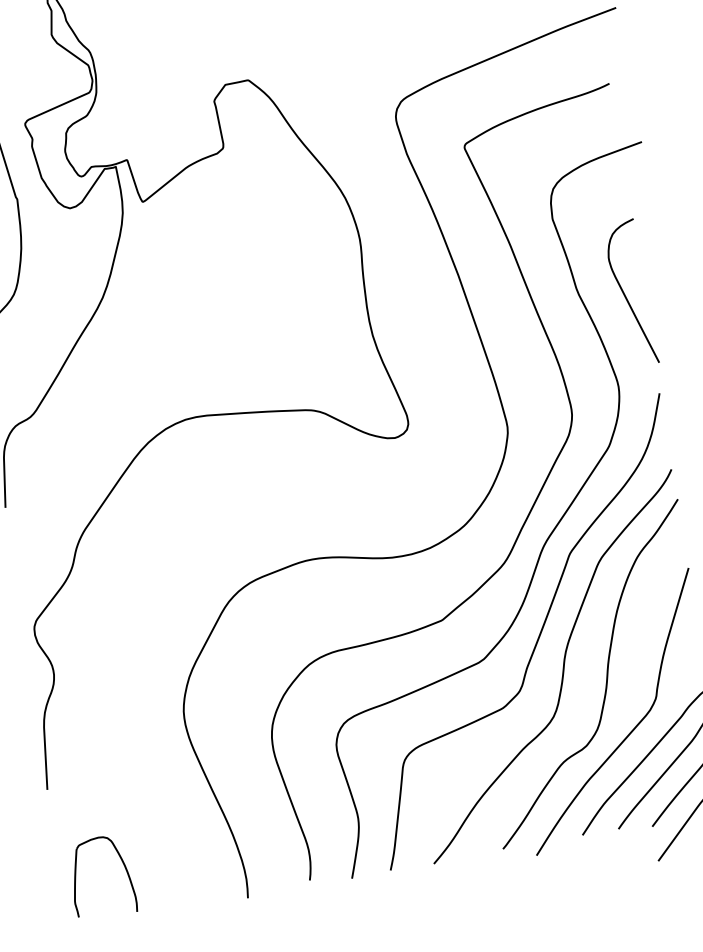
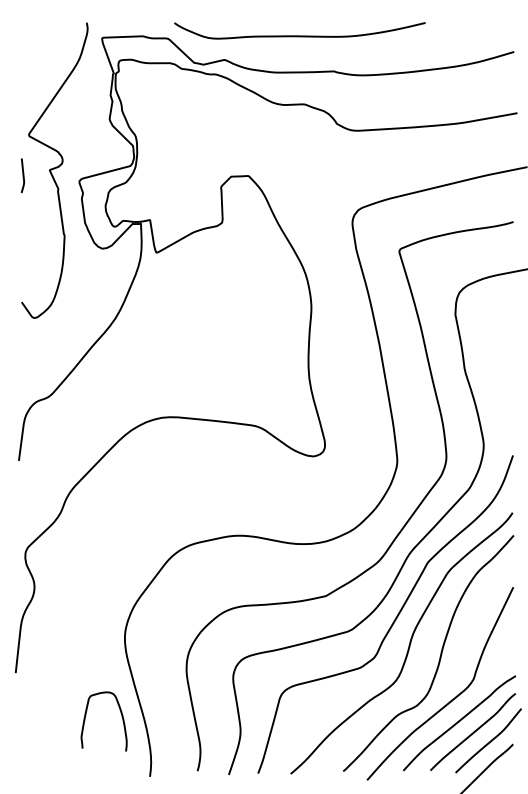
curve: (626, 295) -> (500, 379), removed
part: (76, 872) -> (86, 715), moved

